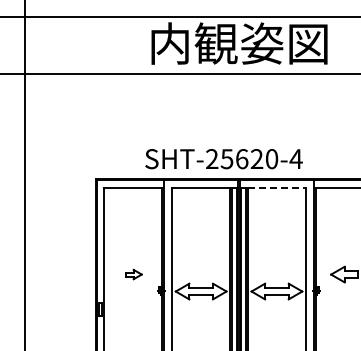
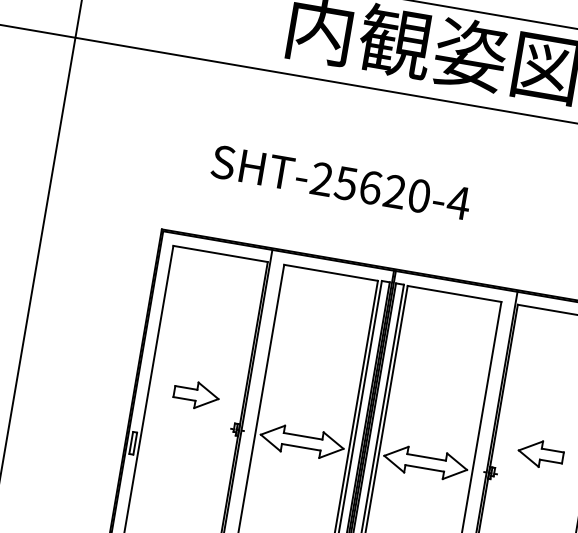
text: (223, 159) -> (340, 183), moved
line: (276, 187) -> (453, 293), dashed -> solid
part: (133, 274) -> (196, 395), size x1.67

